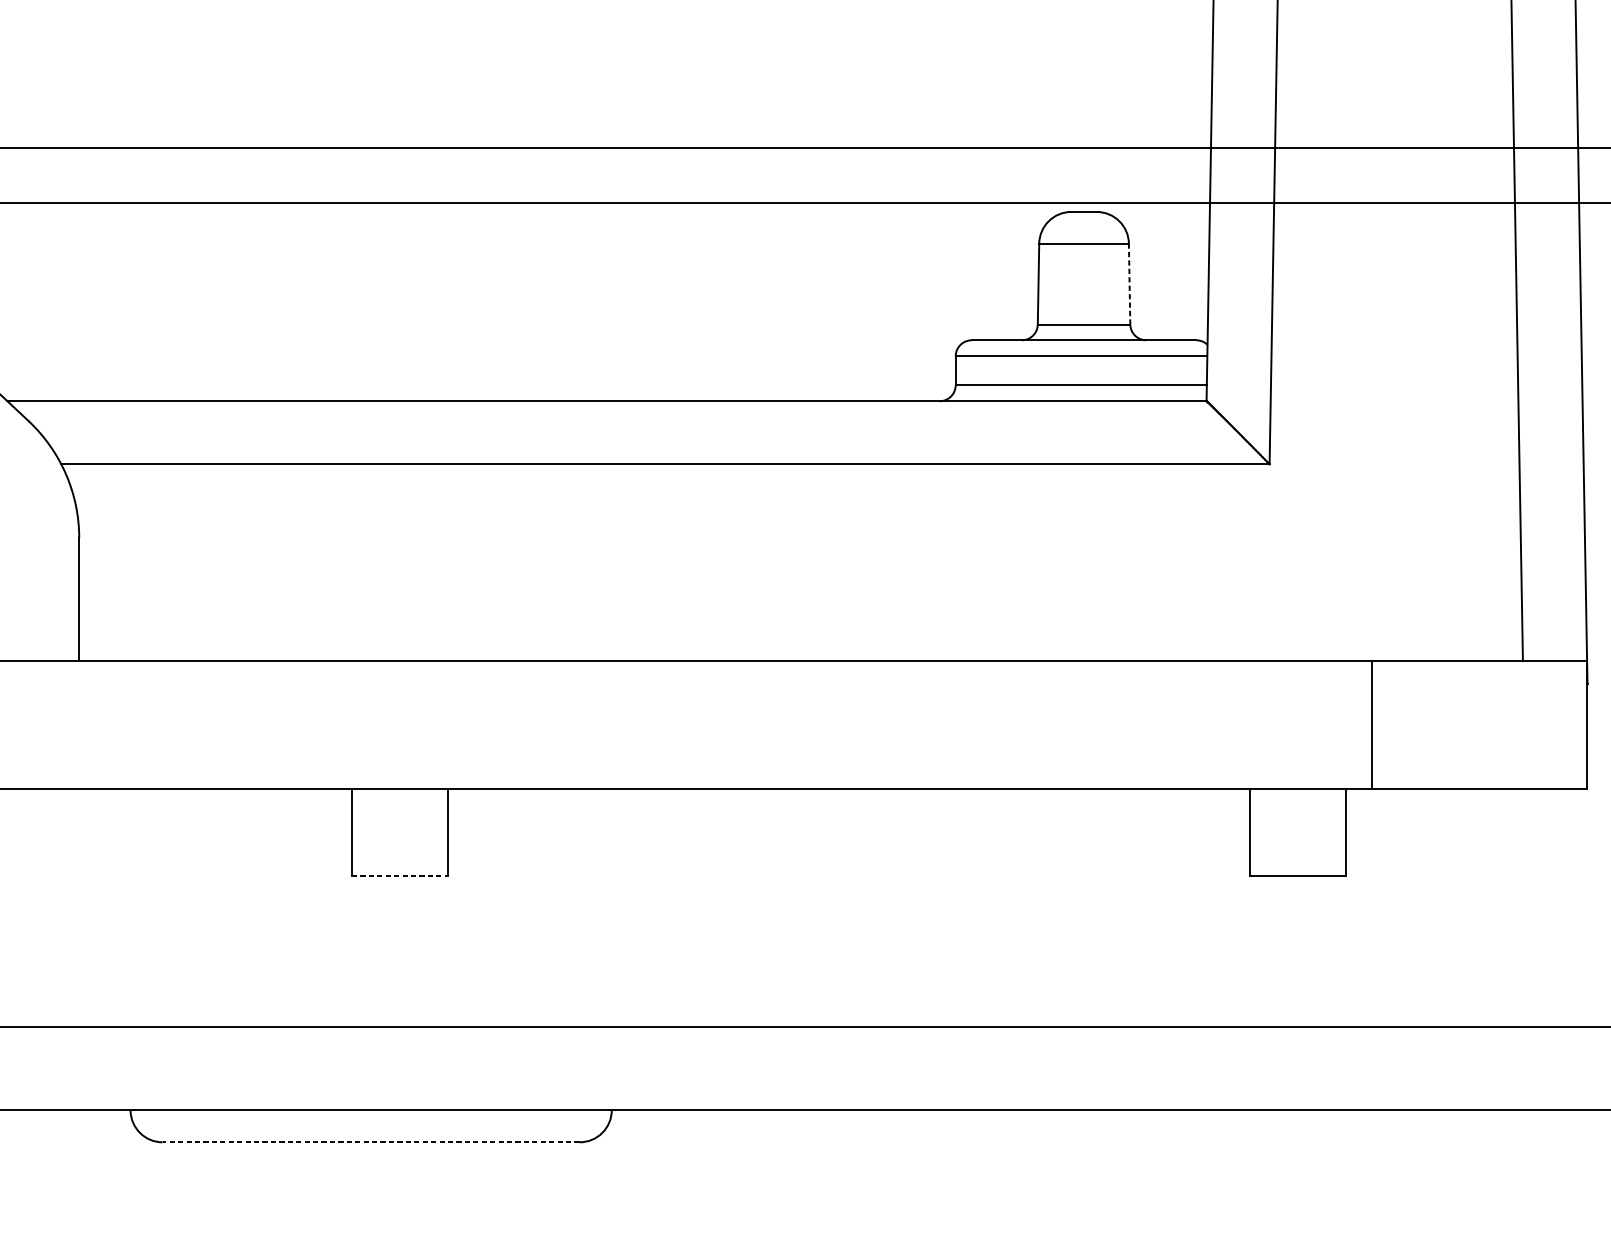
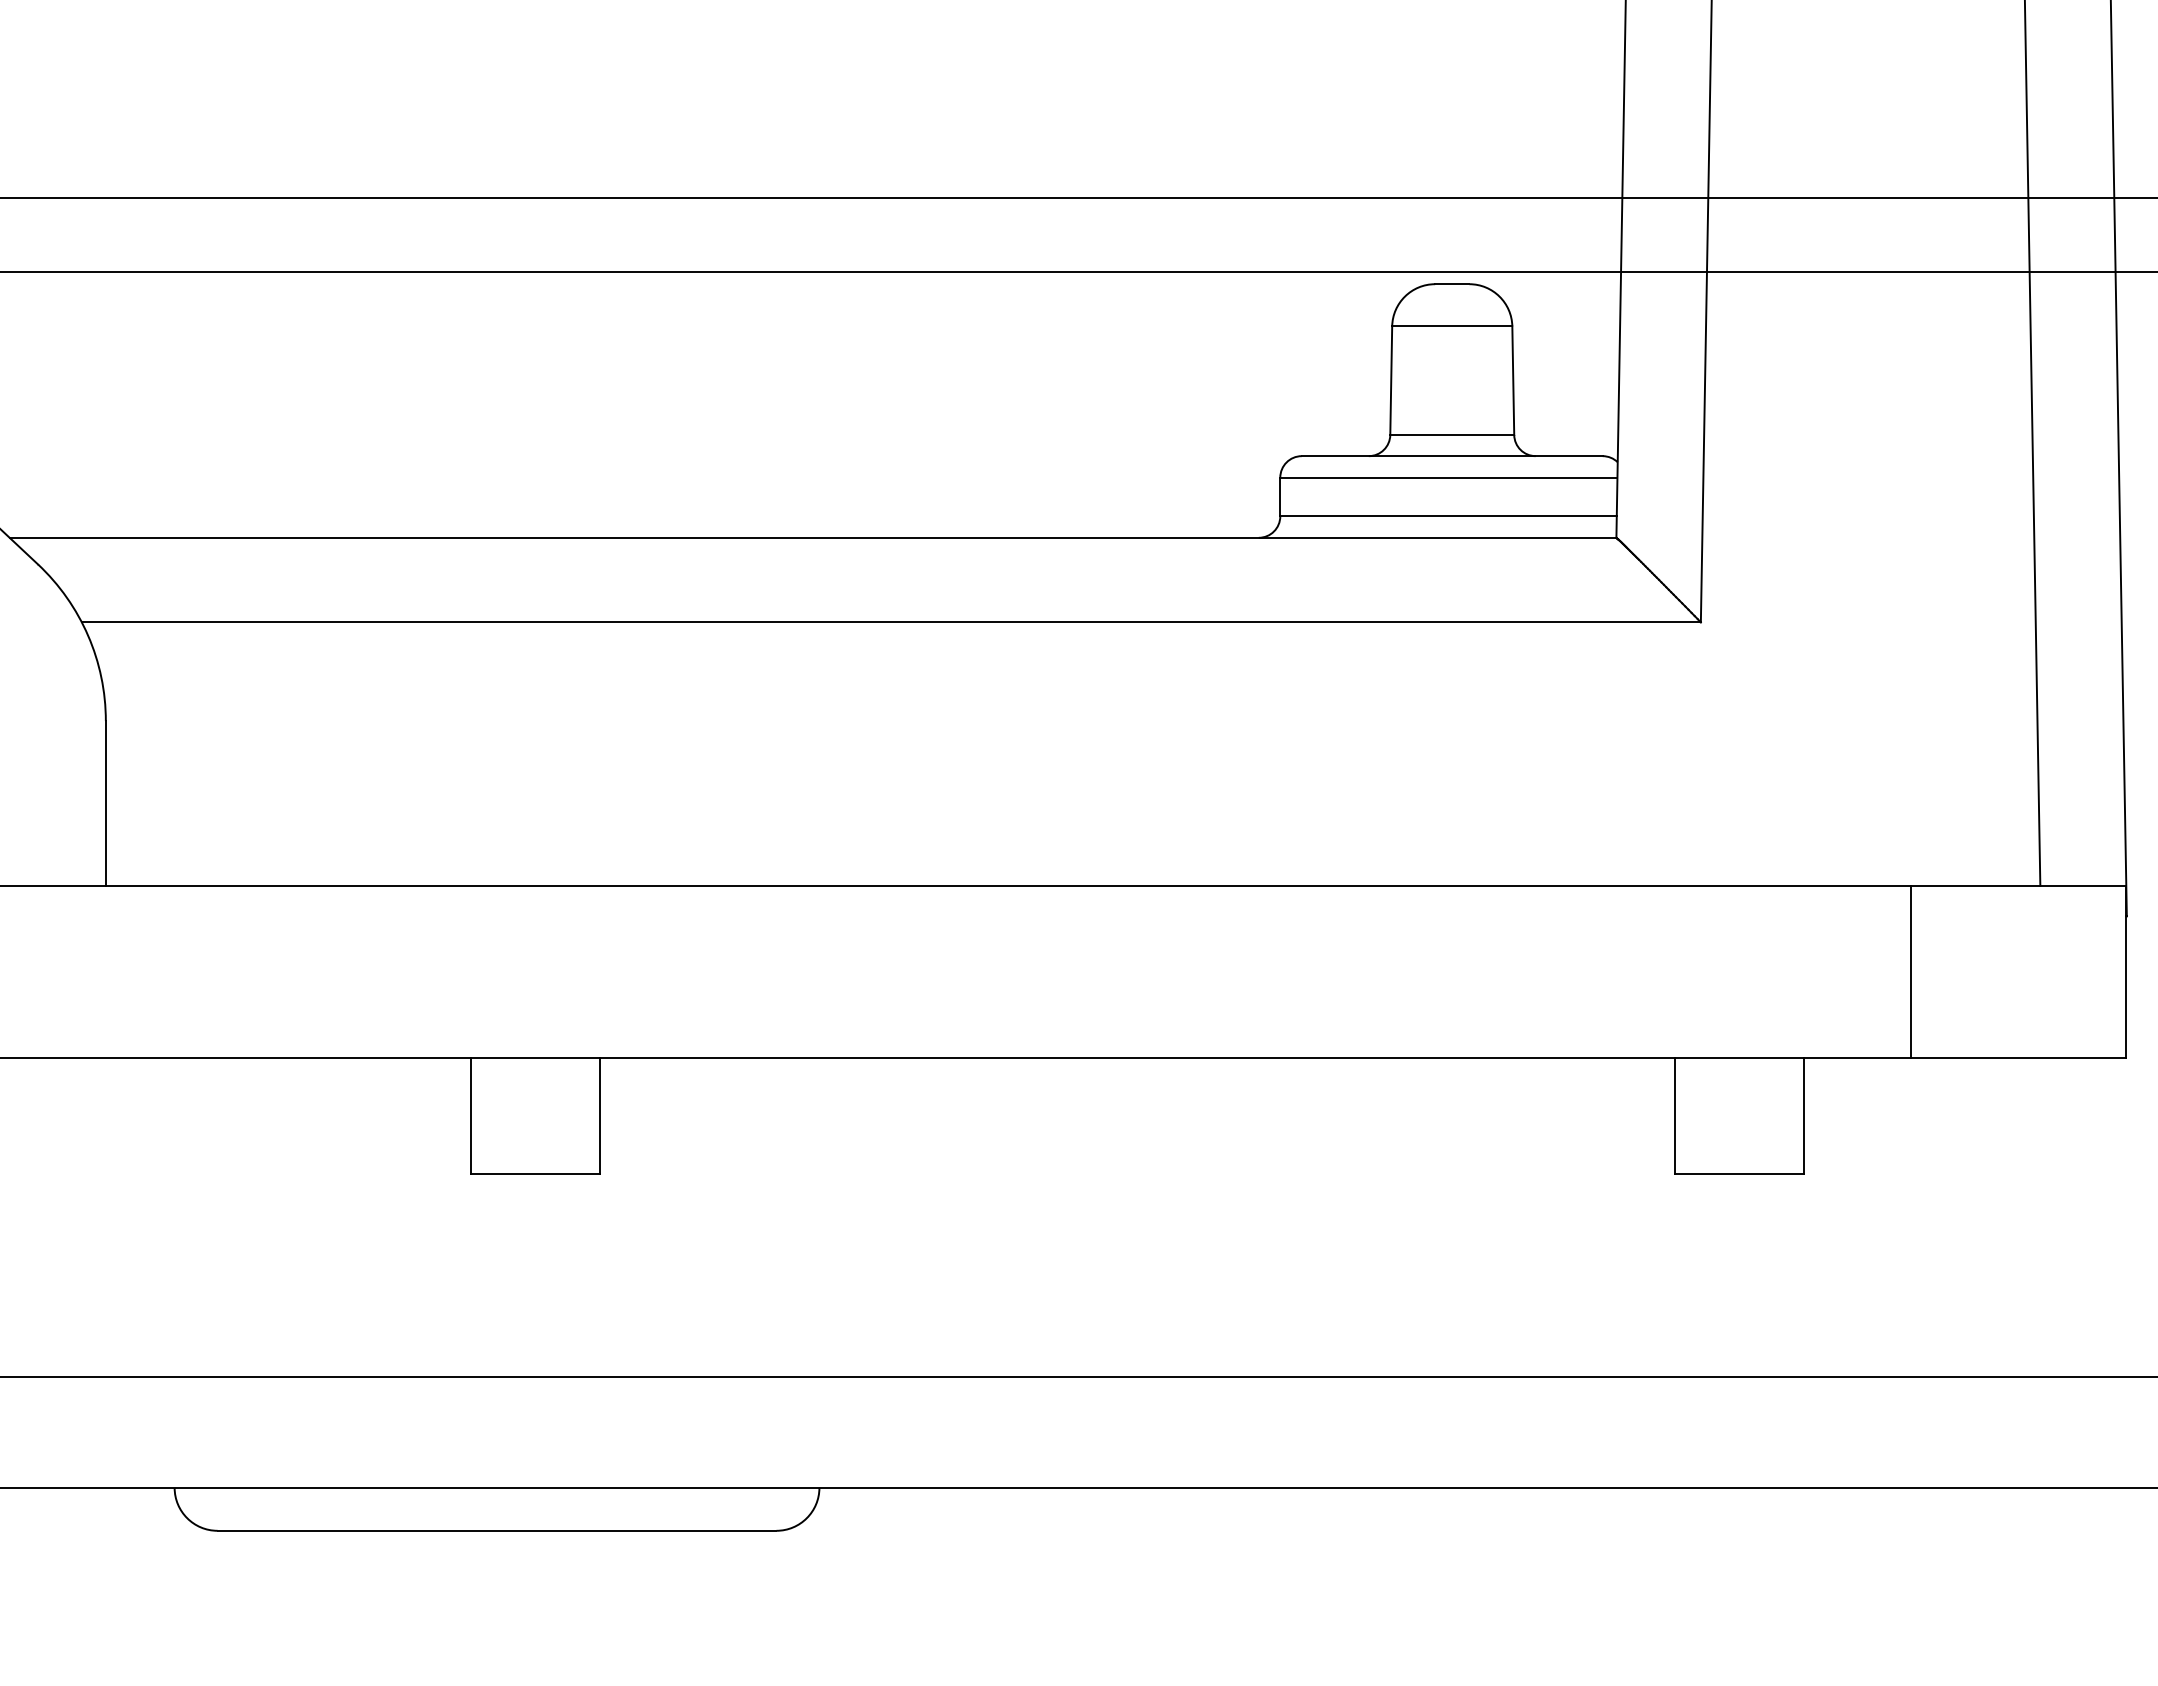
line: (1129, 284) -> (1513, 381), dashed -> solid
line: (1372, 724) -> (1911, 971), moved
line: (400, 876) -> (536, 1174), dashed -> solid
line: (370, 1142) -> (496, 1530), dashed -> solid

